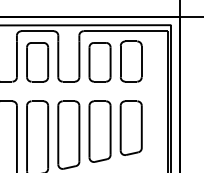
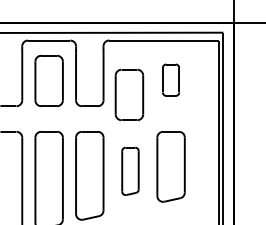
part: (100, 61) -> (129, 94), moved
part: (130, 61) -> (170, 80), size x0.6
part: (100, 131) -> (130, 171), size x0.6

